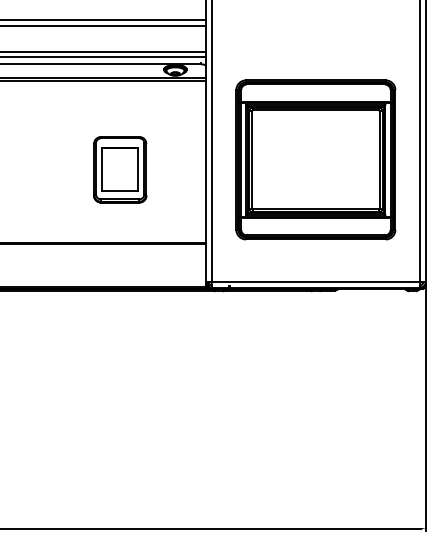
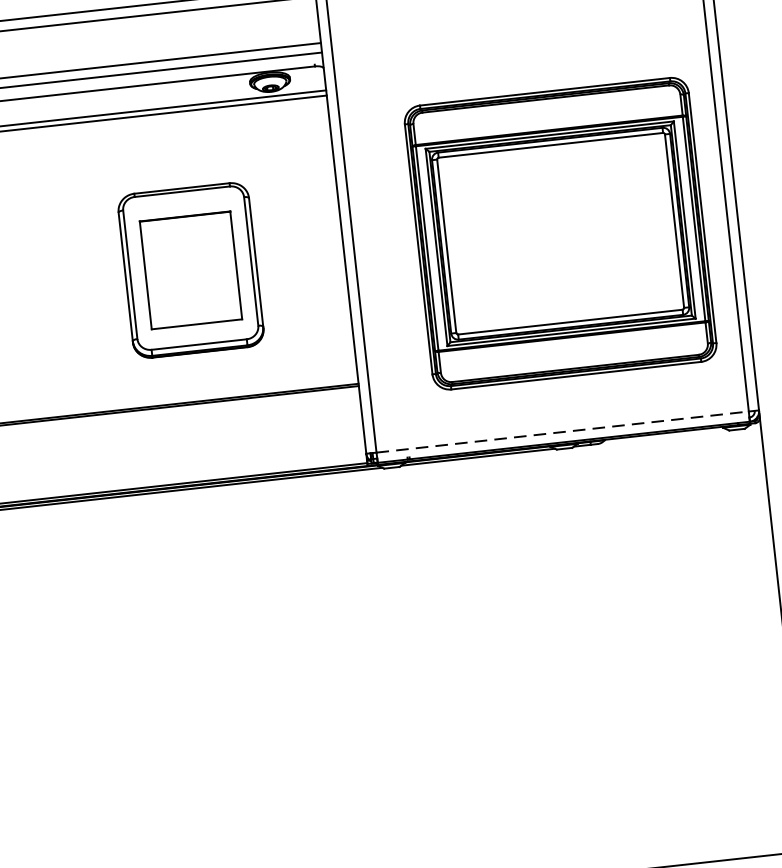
part: (315, 159) -> (559, 233), moved
part: (120, 169) -> (191, 270), size x1.4
line: (316, 281) -> (563, 431), solid -> dashed

